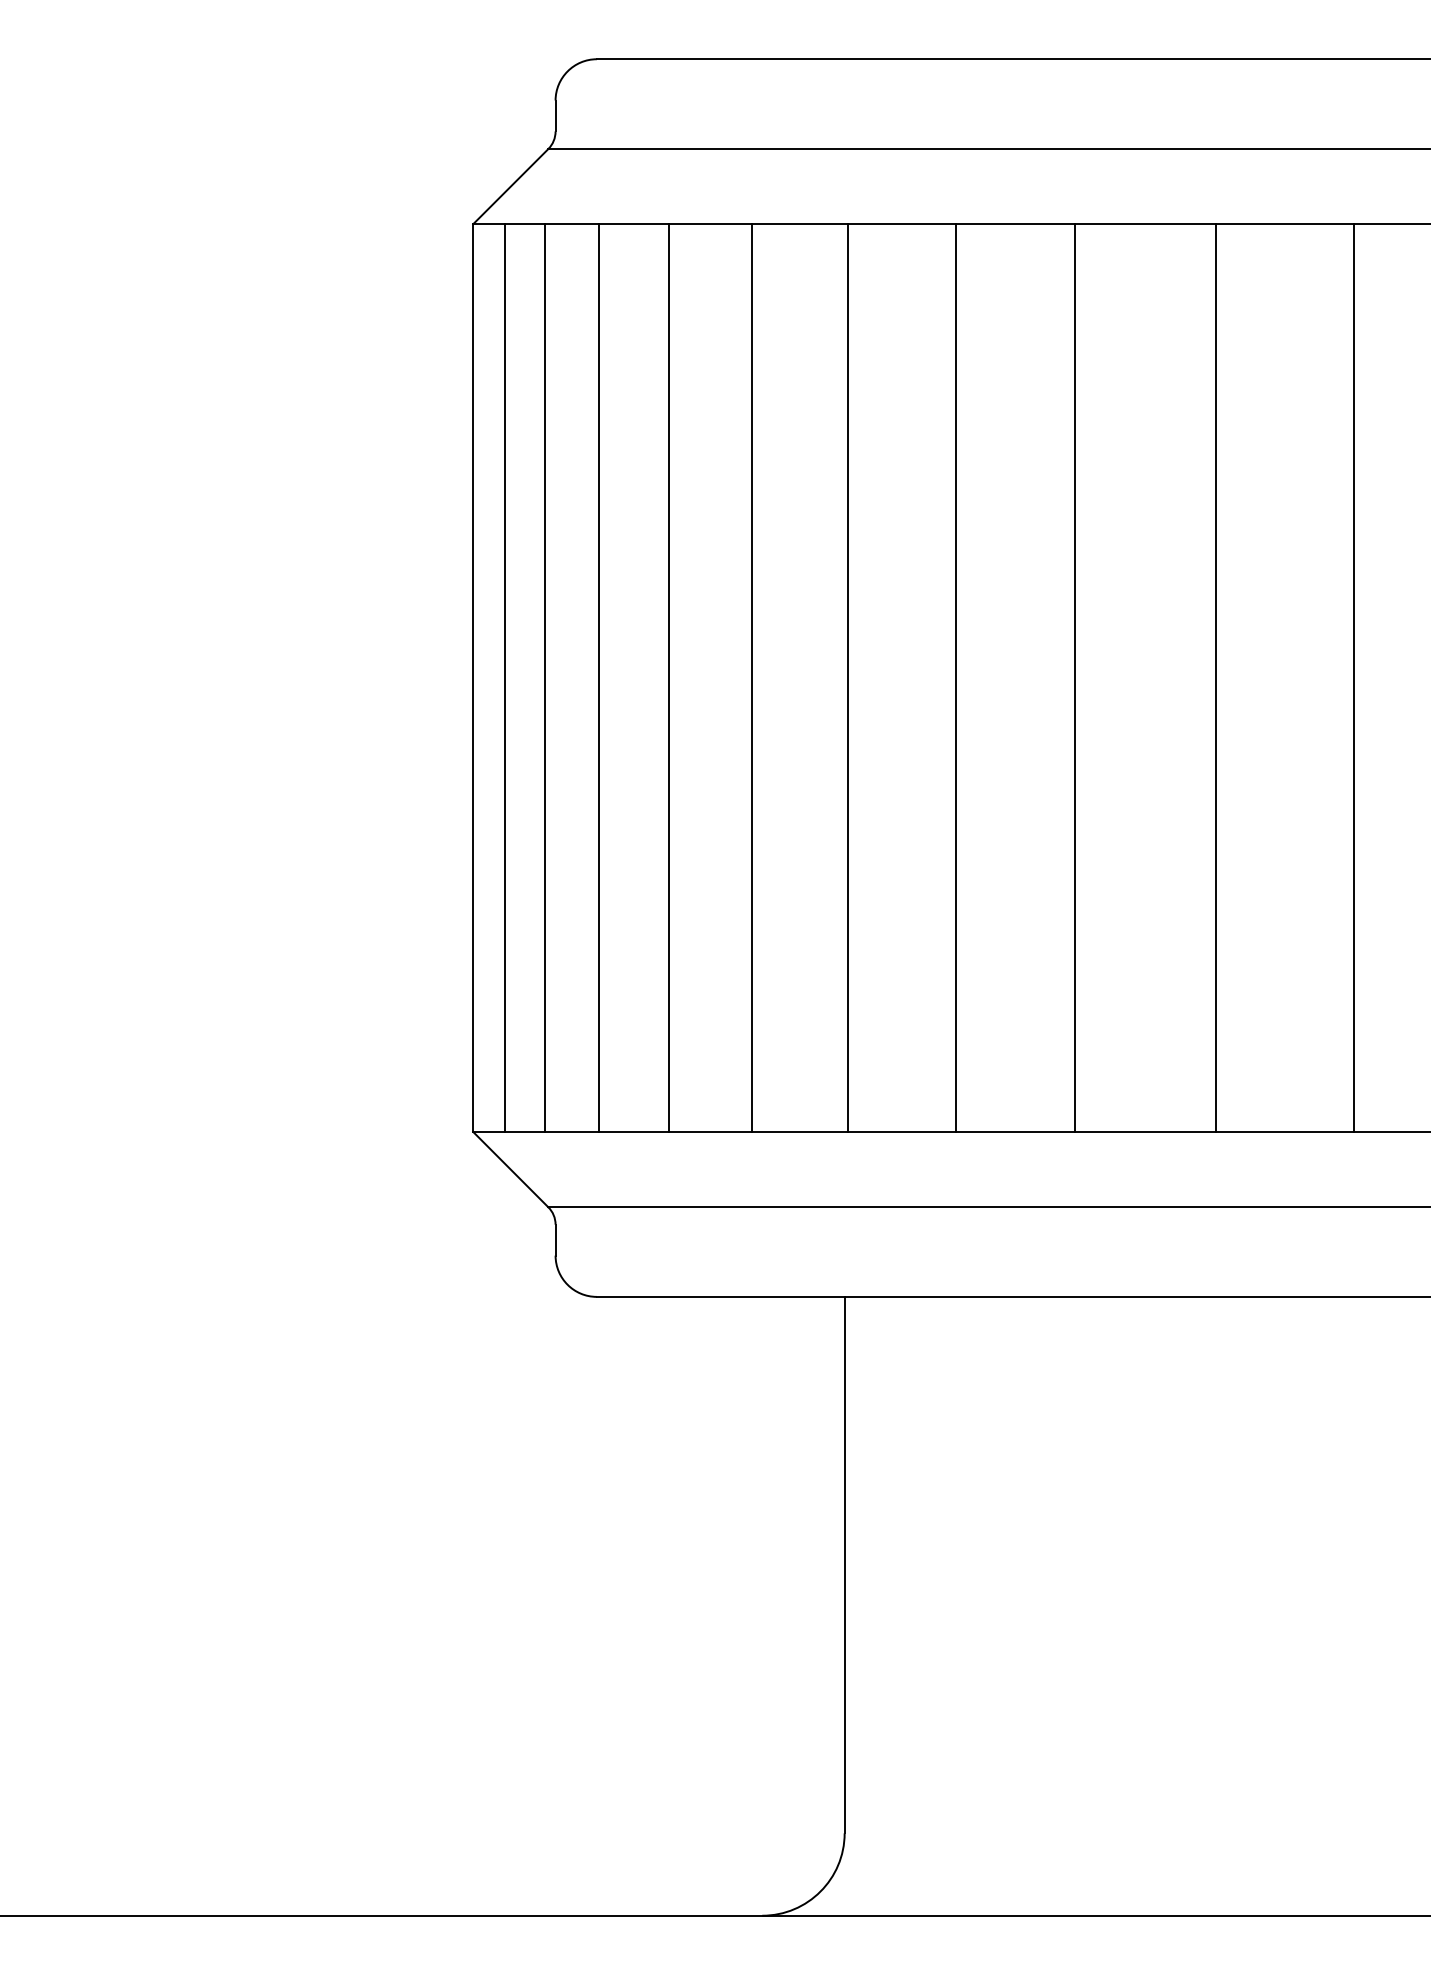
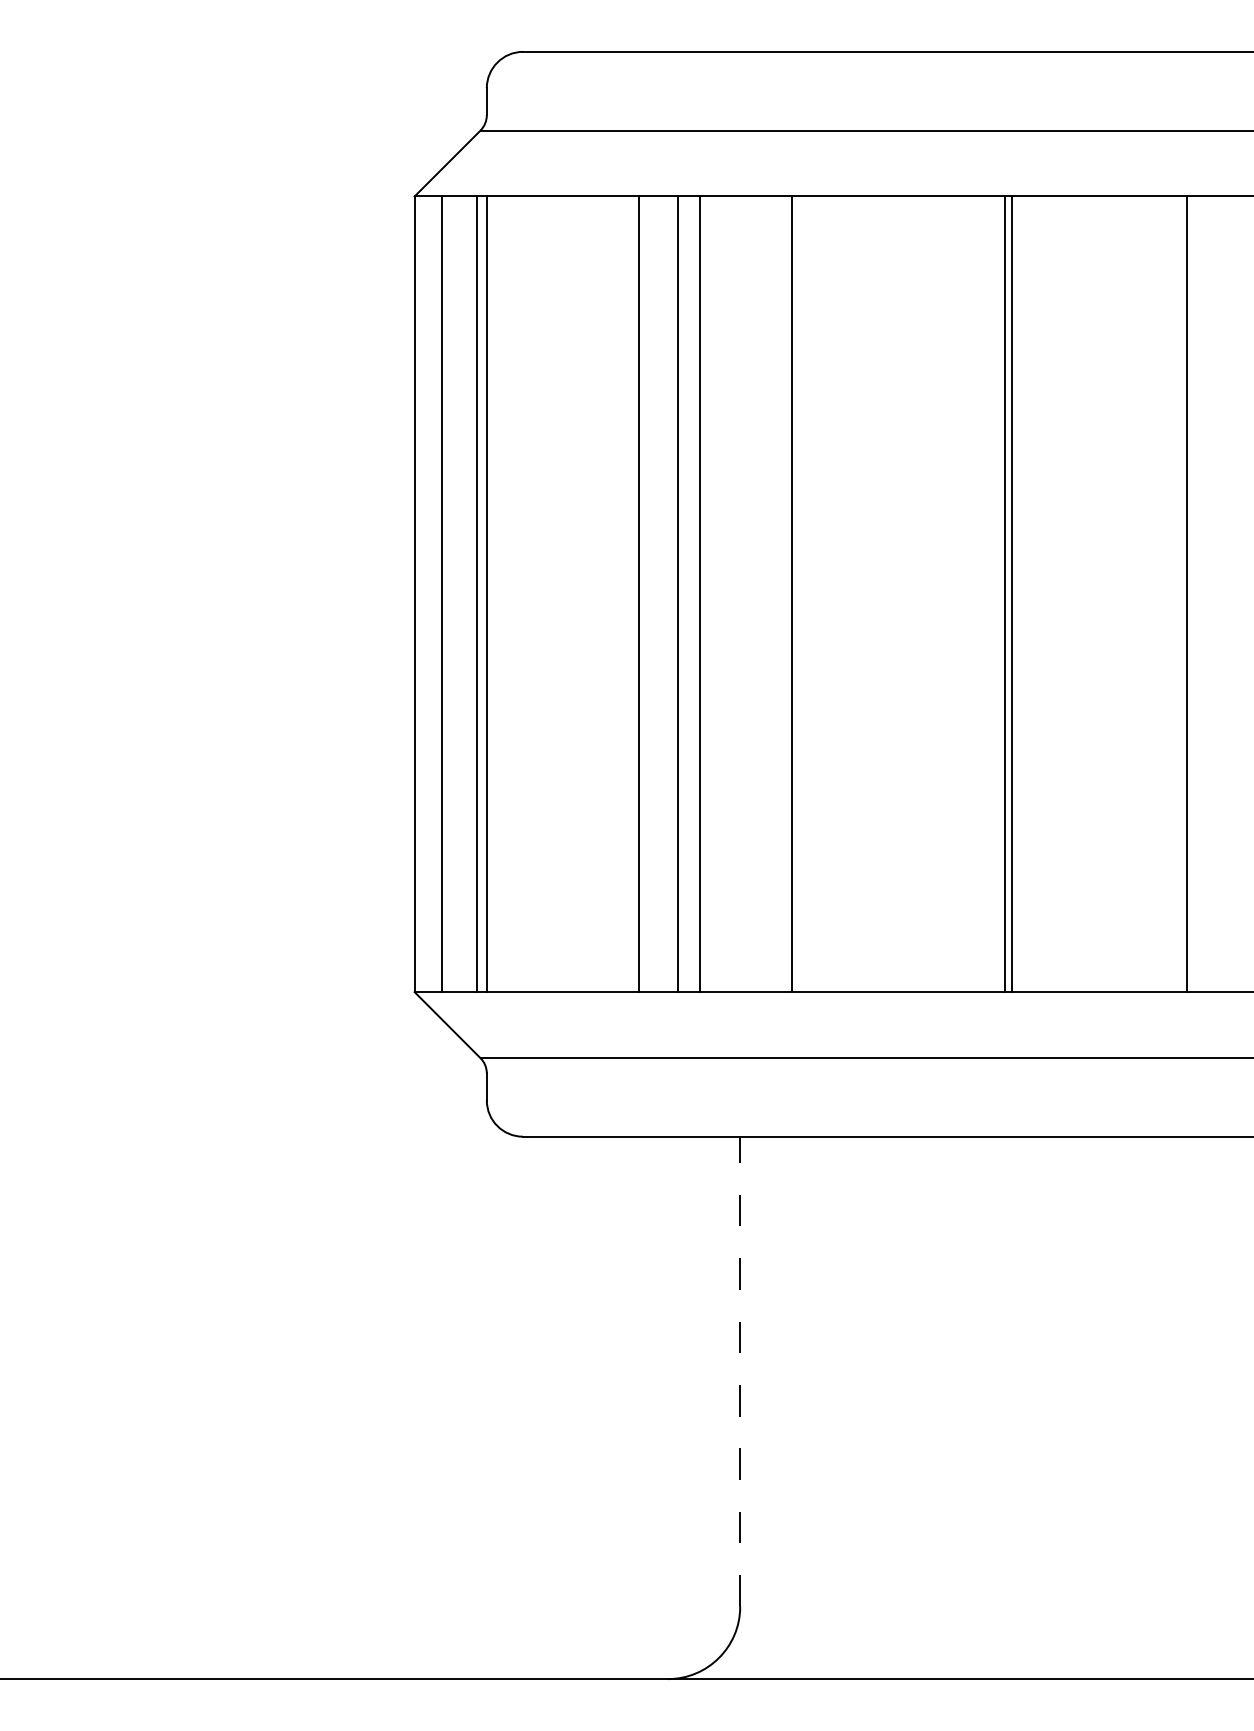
line: (599, 677) -> (487, 593), moved
line: (668, 677) -> (639, 593), moved
line: (751, 677) -> (699, 593), moved
line: (848, 677) -> (678, 593), moved
line: (956, 677) -> (792, 593), moved
line: (1074, 677) -> (1004, 593), moved
line: (1215, 677) -> (1011, 593), moved
line: (844, 1564) -> (740, 1371), solid -> dashed

